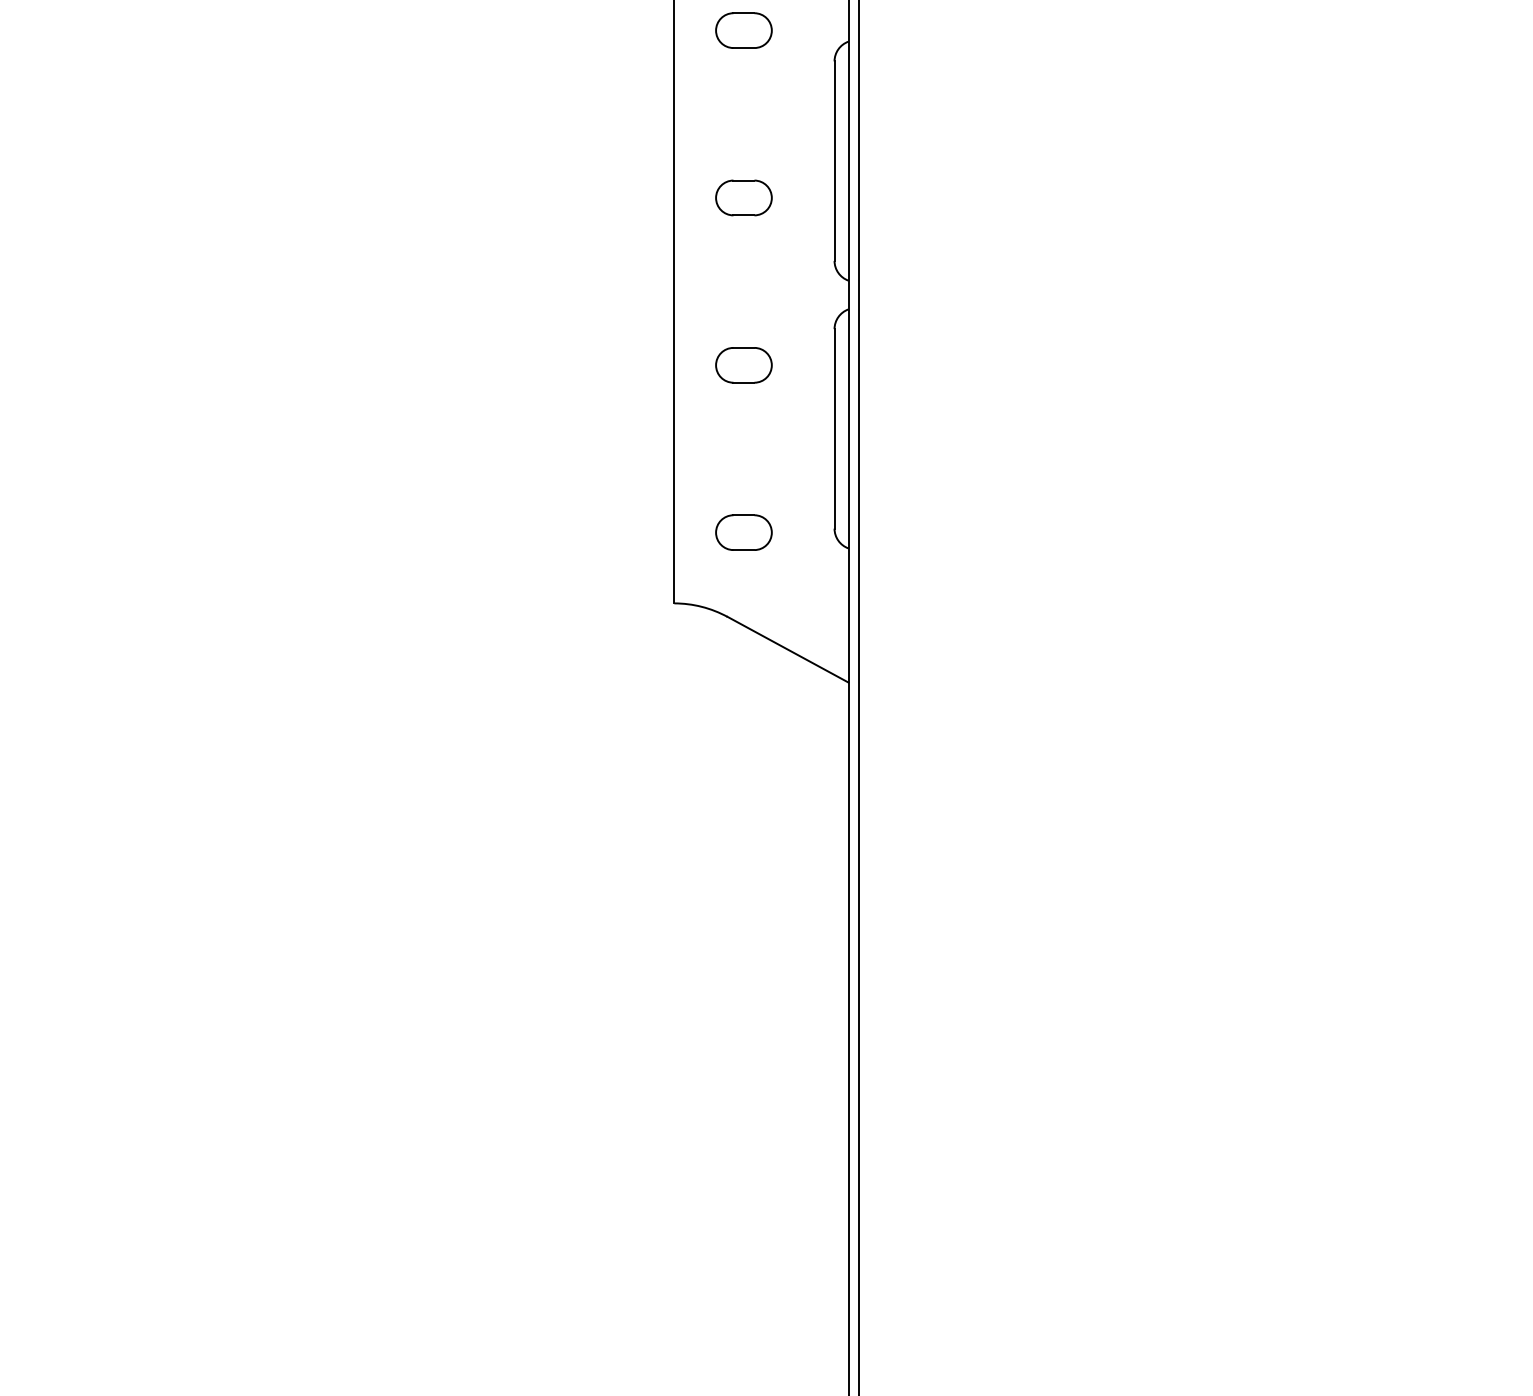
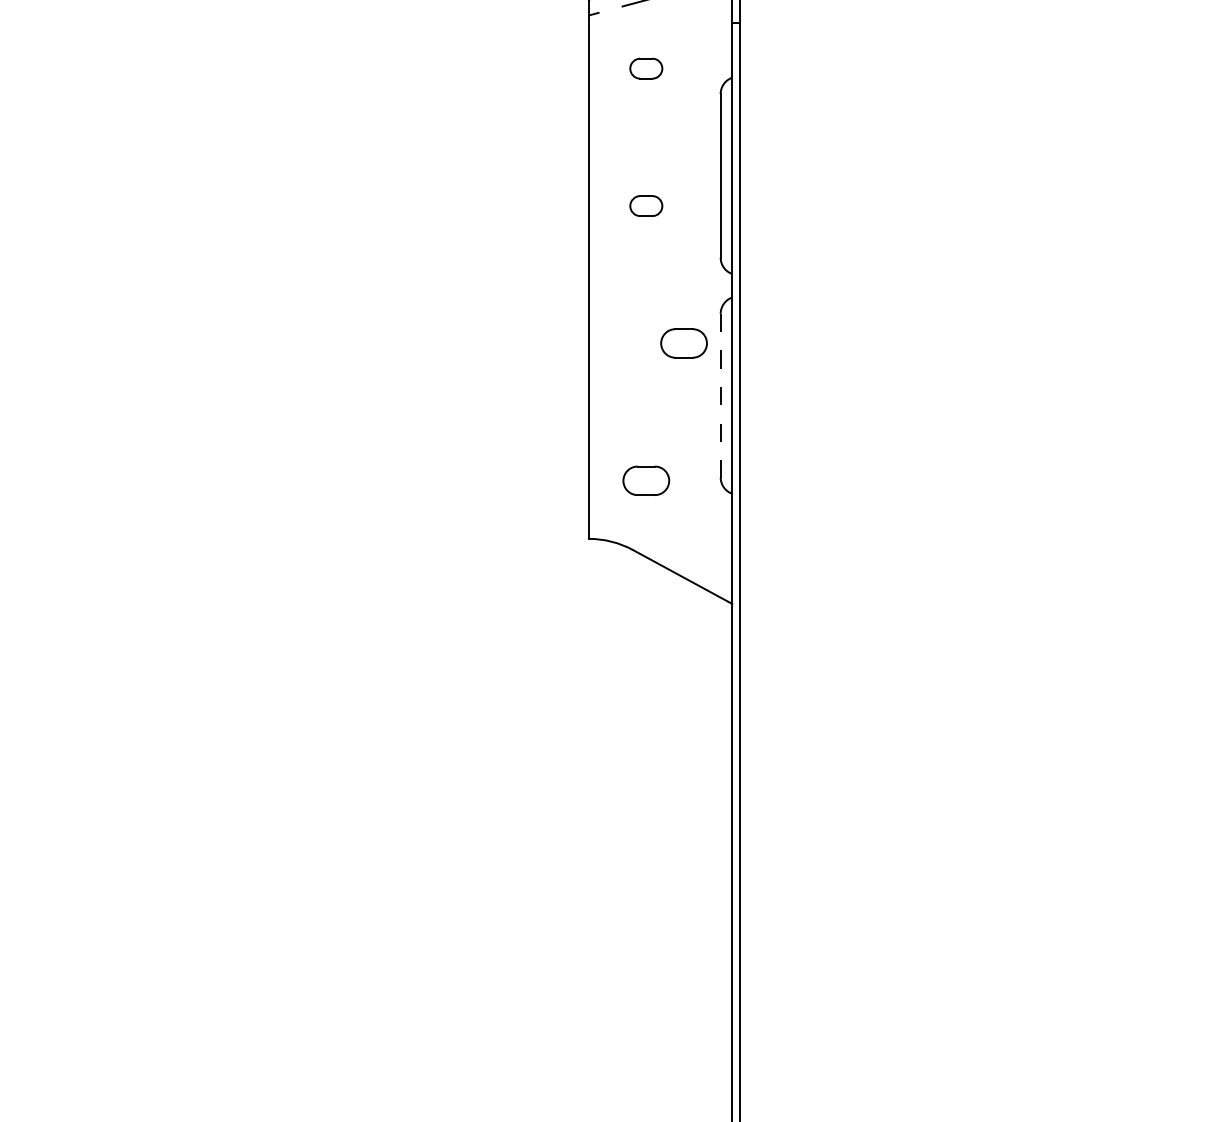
part: (743, 30) -> (645, 68), size x0.7
part: (743, 197) -> (645, 205), size x0.7
part: (743, 365) -> (683, 343), moved
line: (834, 428) -> (720, 395), solid -> dashed

